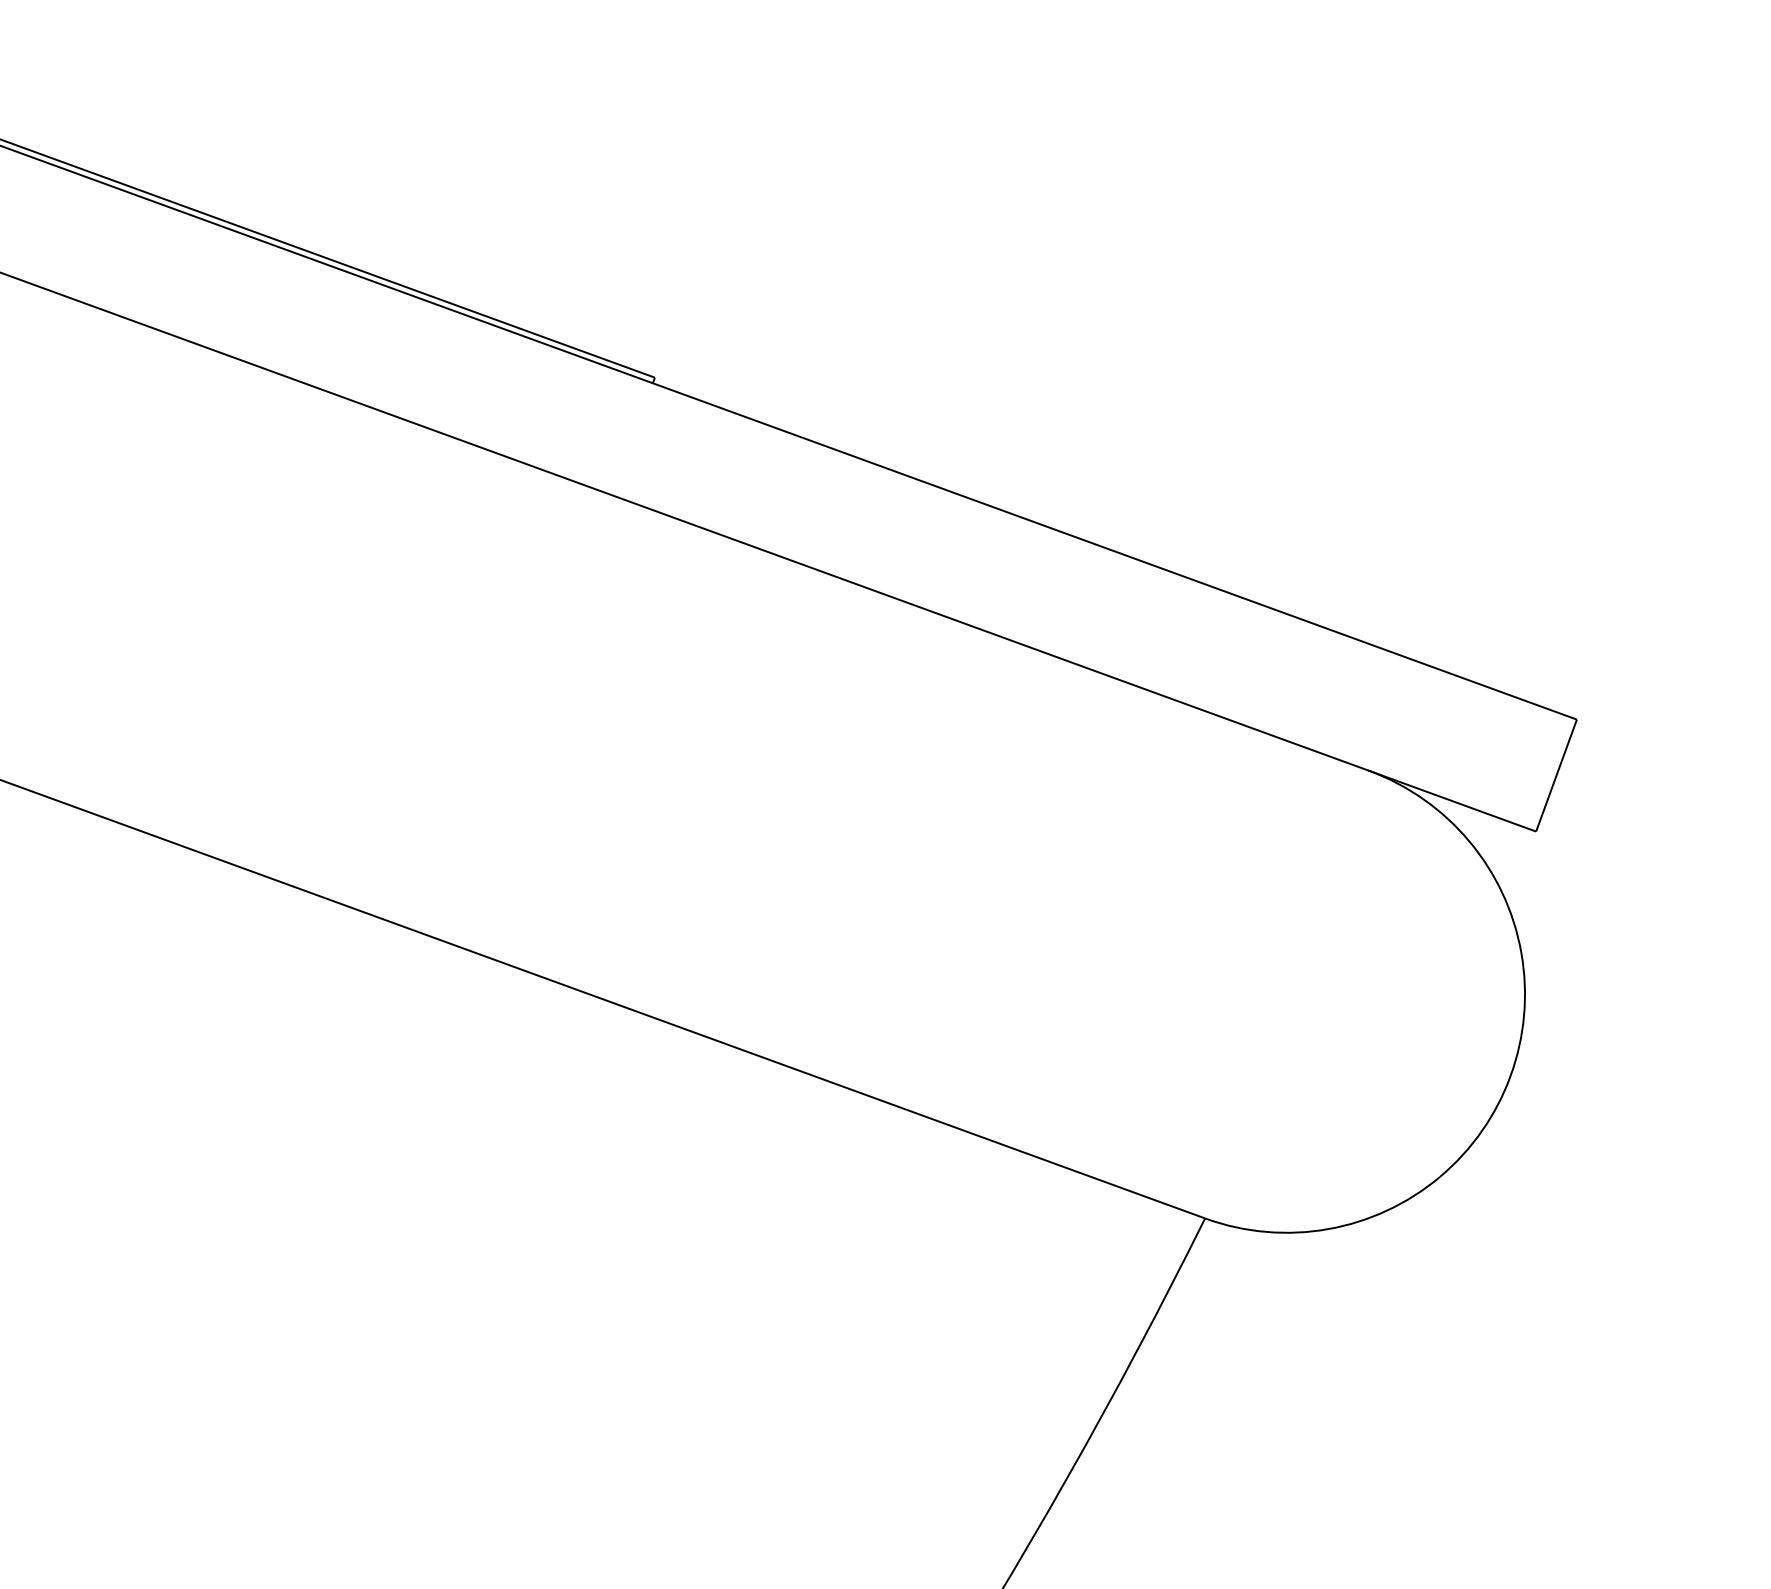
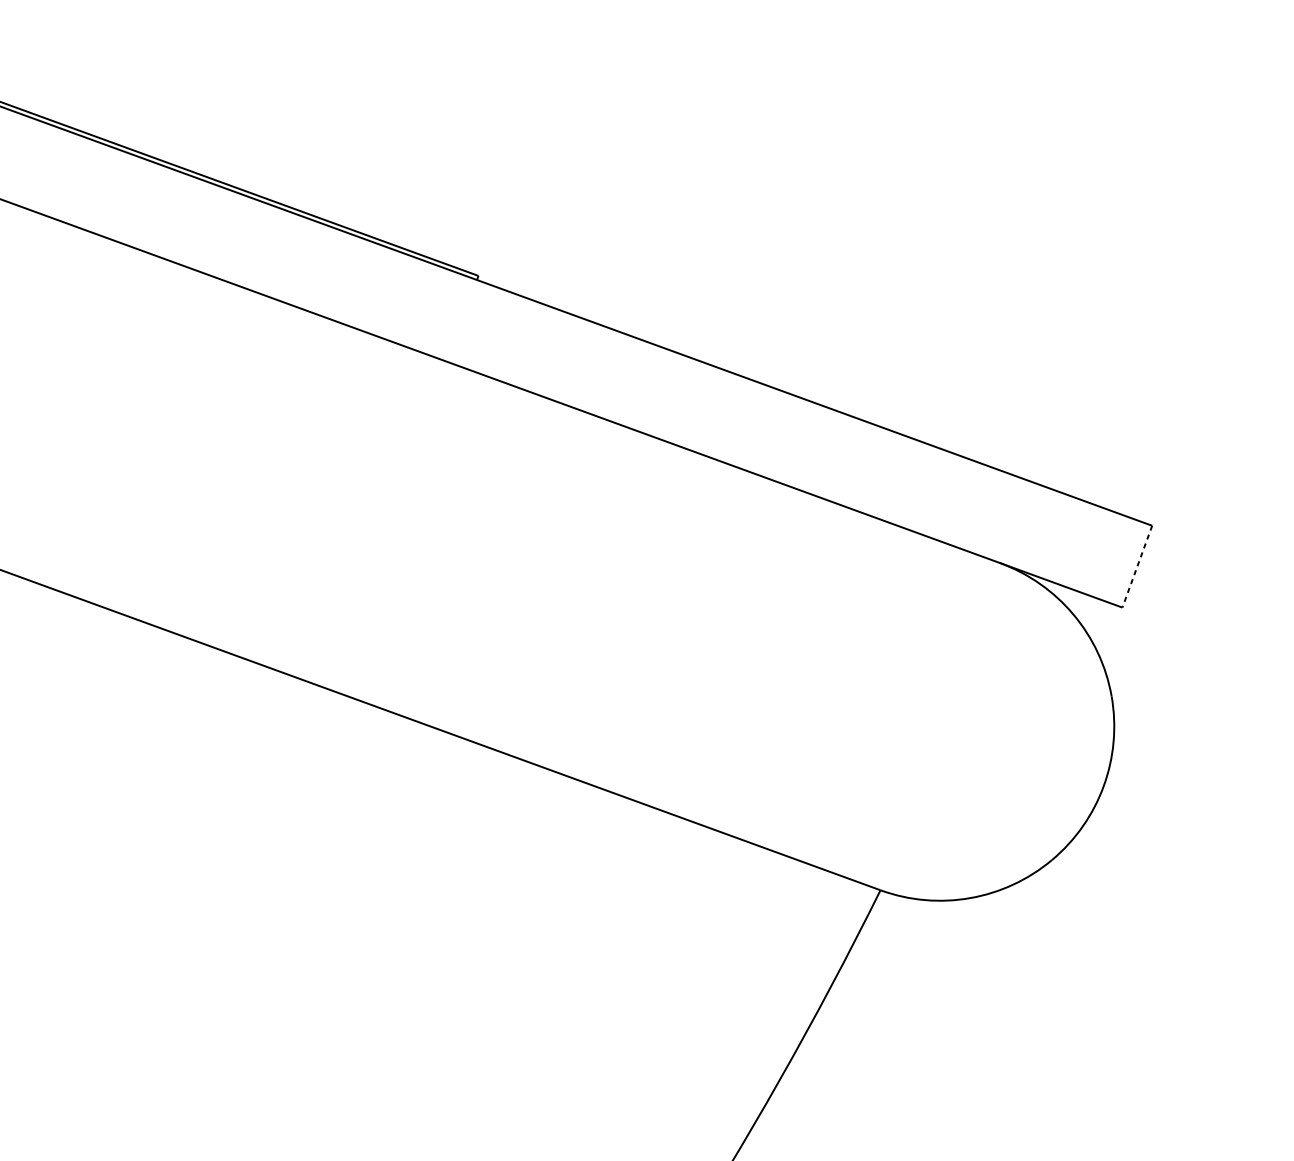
line: (1556, 775) -> (1137, 566), solid -> dashed

